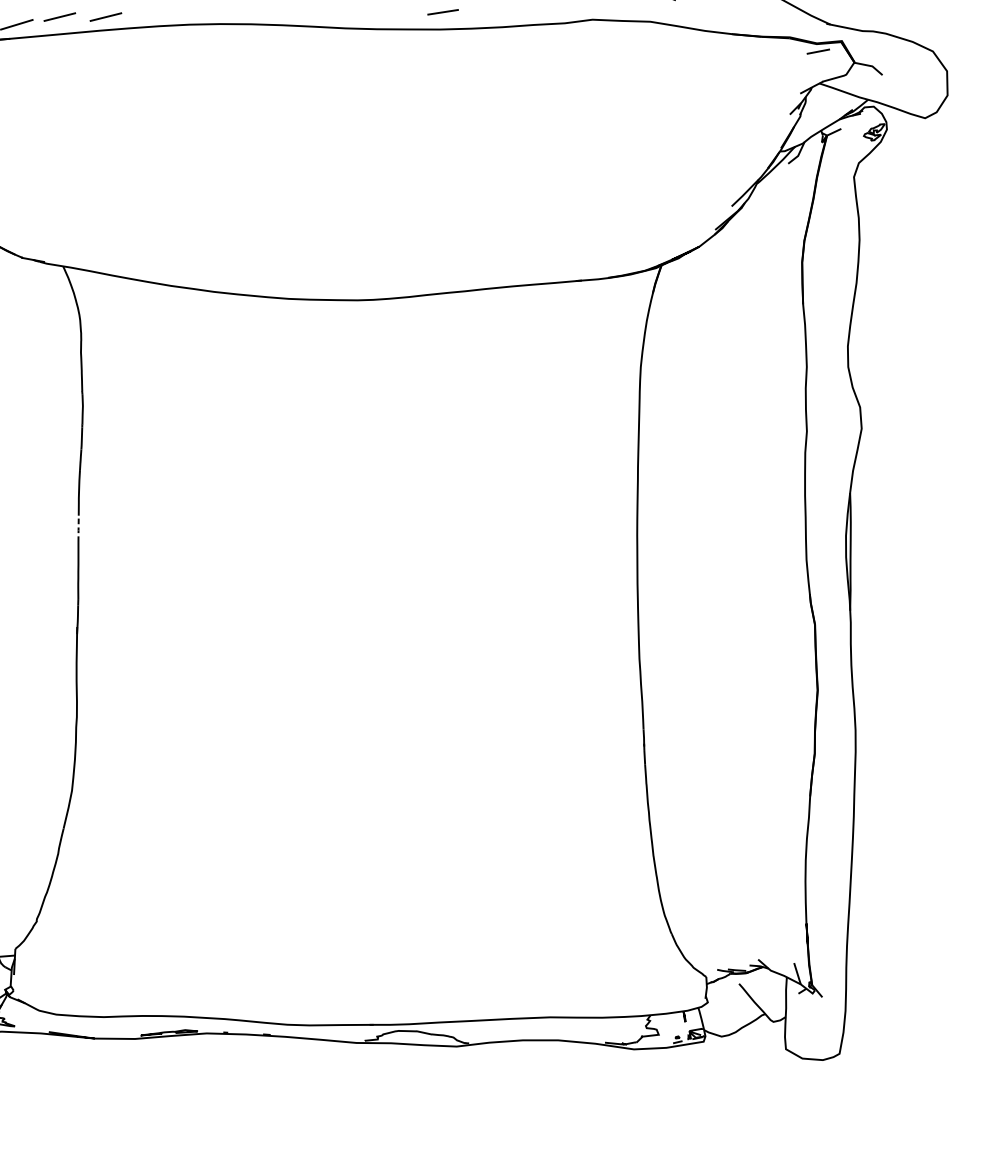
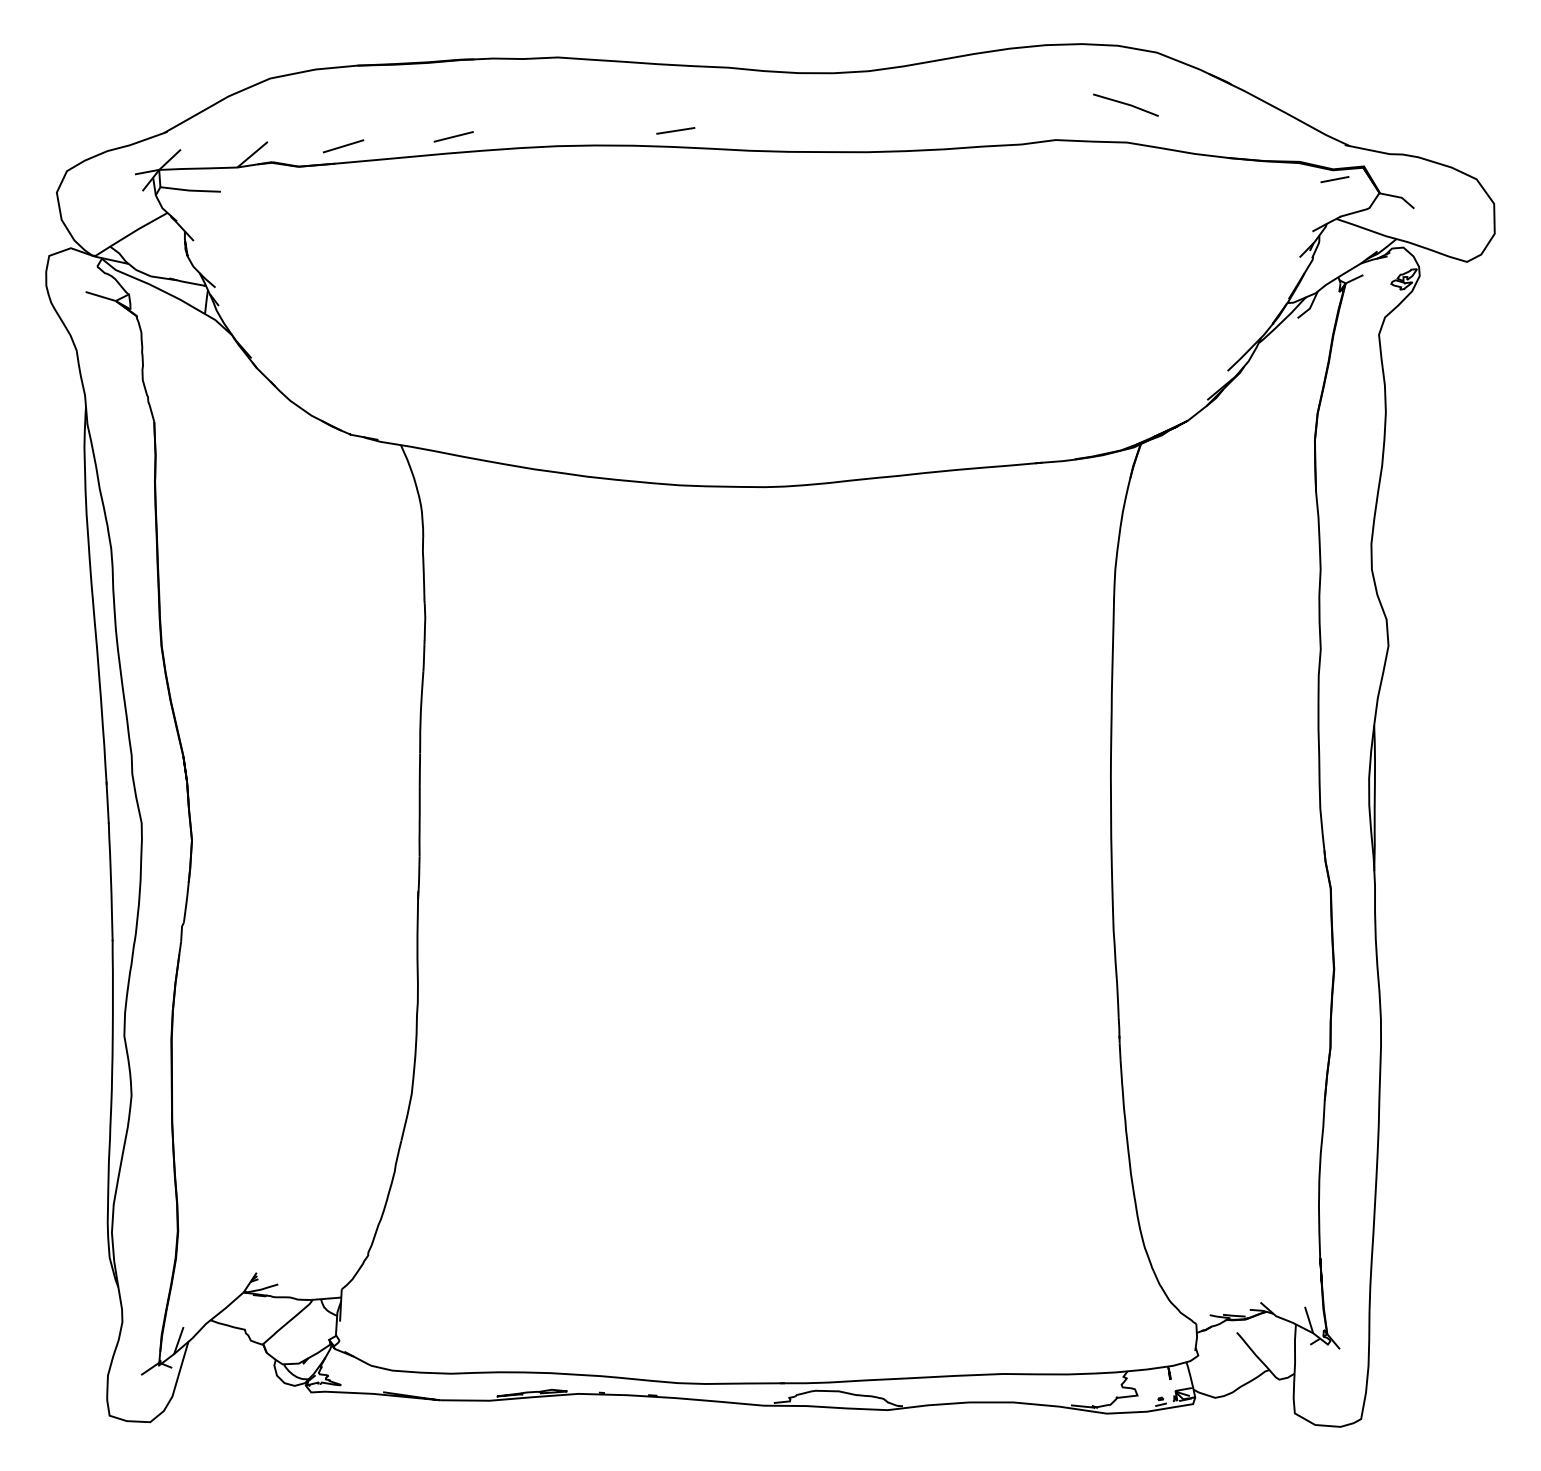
line: (442, 11) -> (675, 130), moved
line: (59, 16) -> (396, 136), removed
line: (78, 528) -> (419, 769), dashed -> solid

